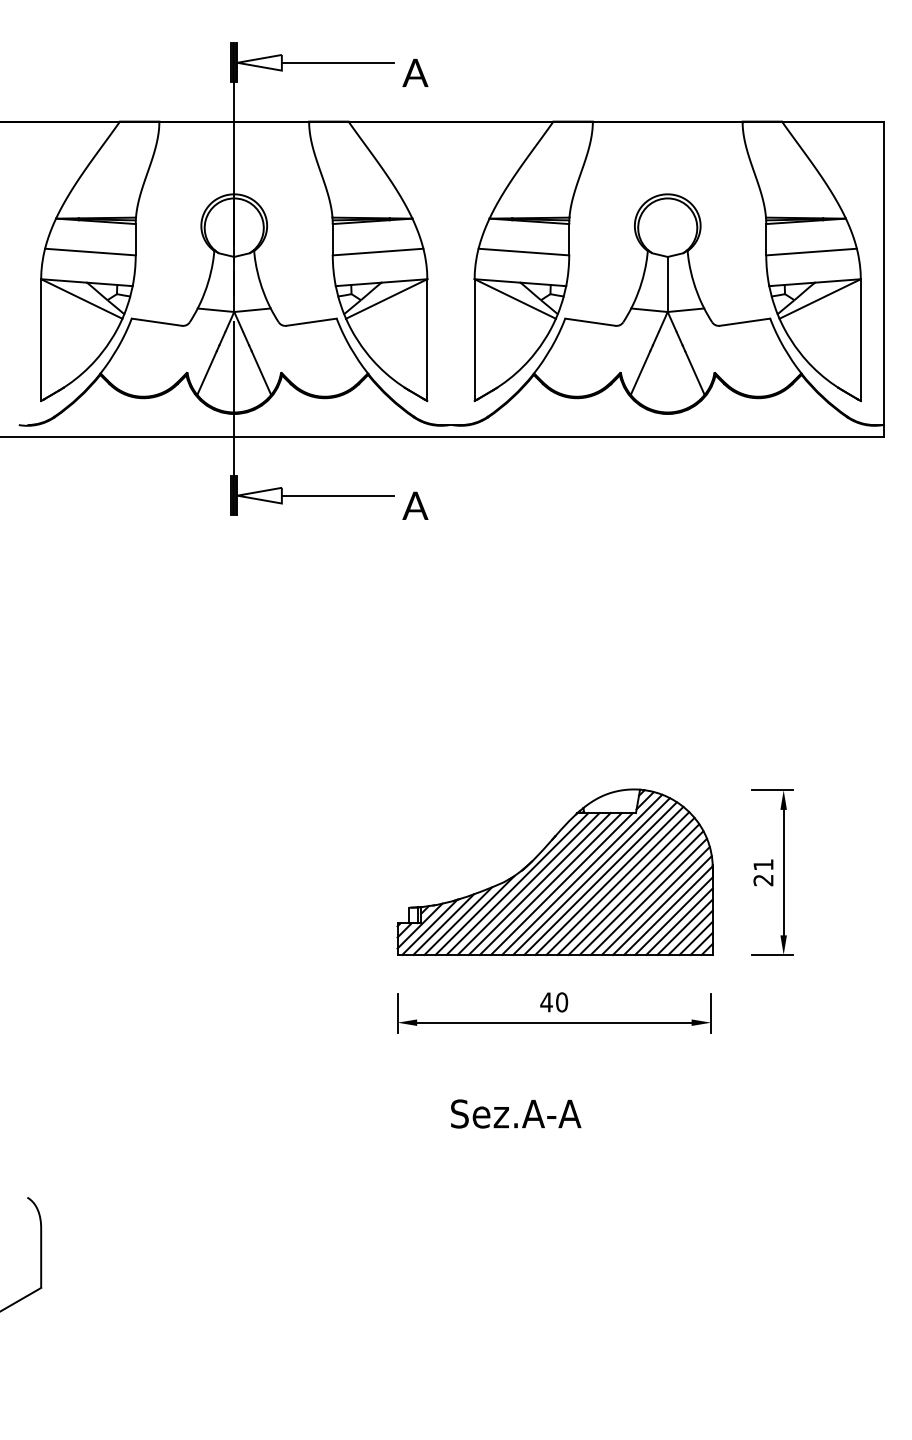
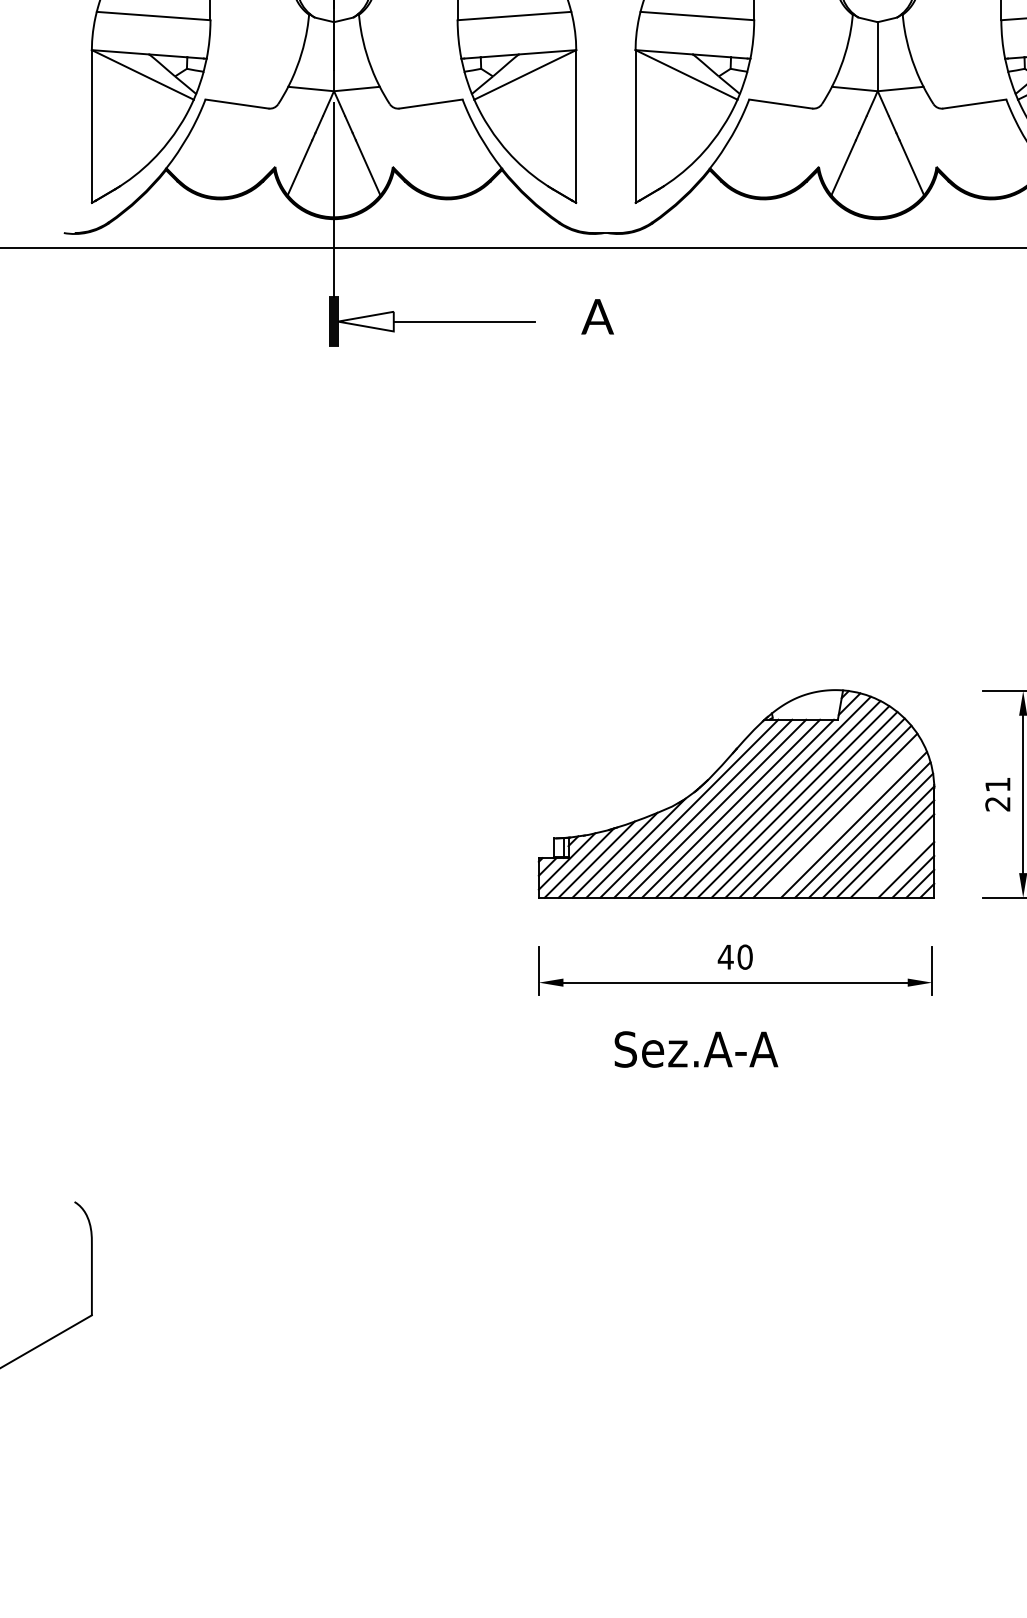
text: (415, 505) -> (597, 316), moved
line: (641, 892) -> (844, 819), removed
line: (684, 926) -> (898, 861), removed
text: (516, 1113) -> (696, 1048), moved

